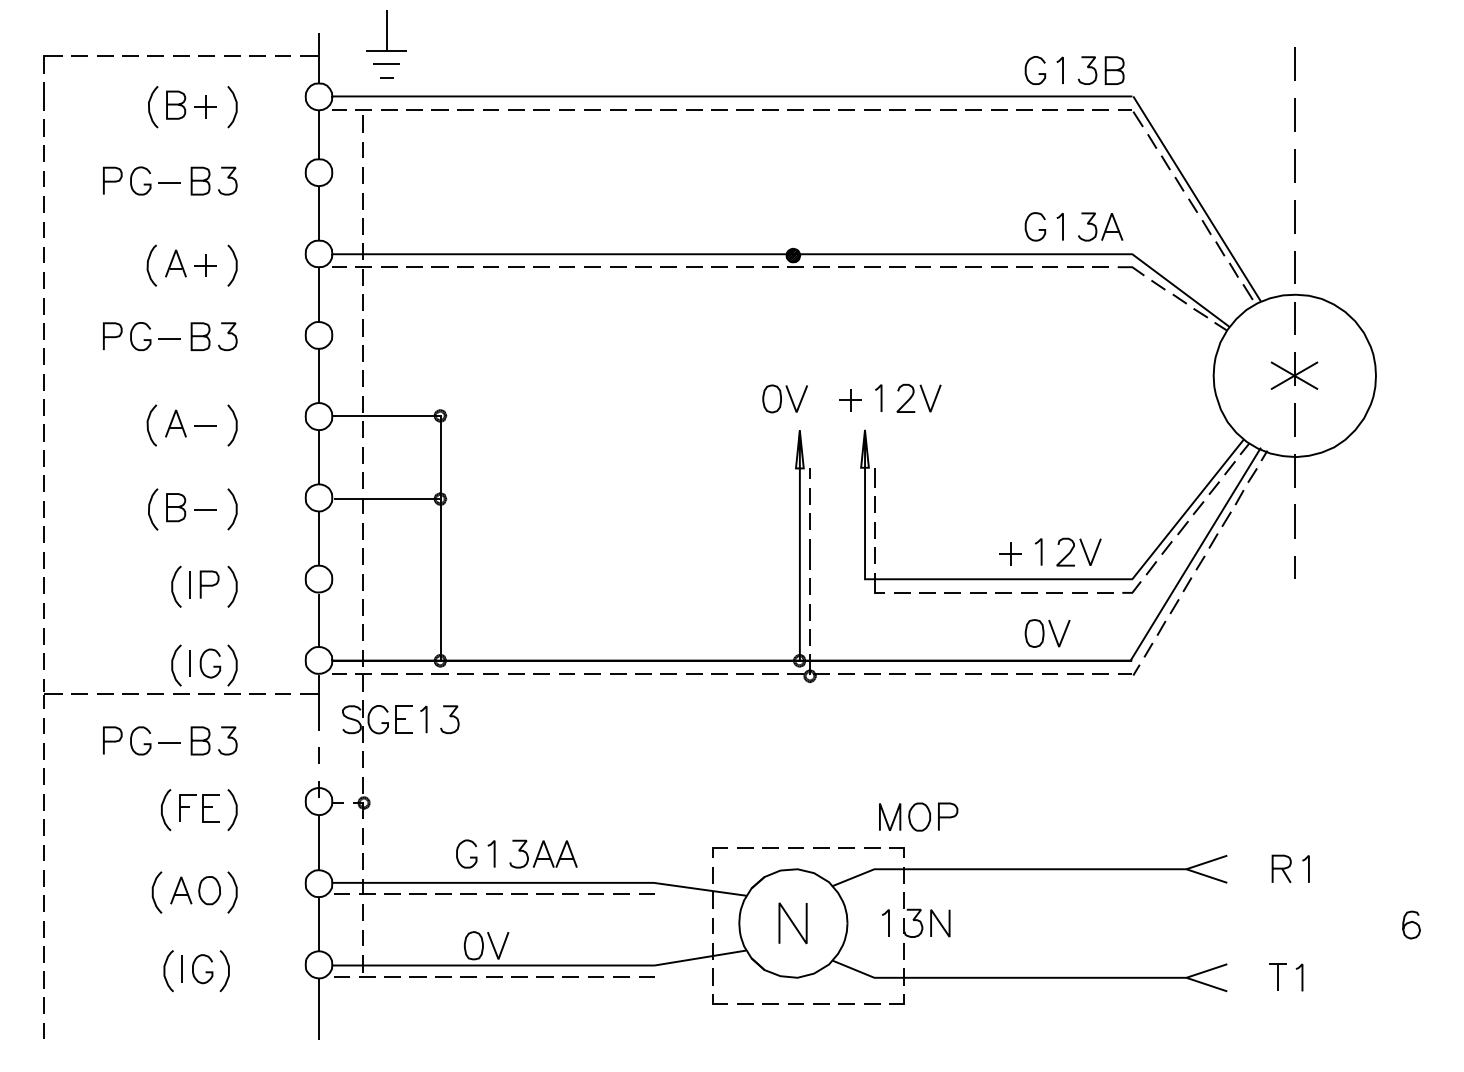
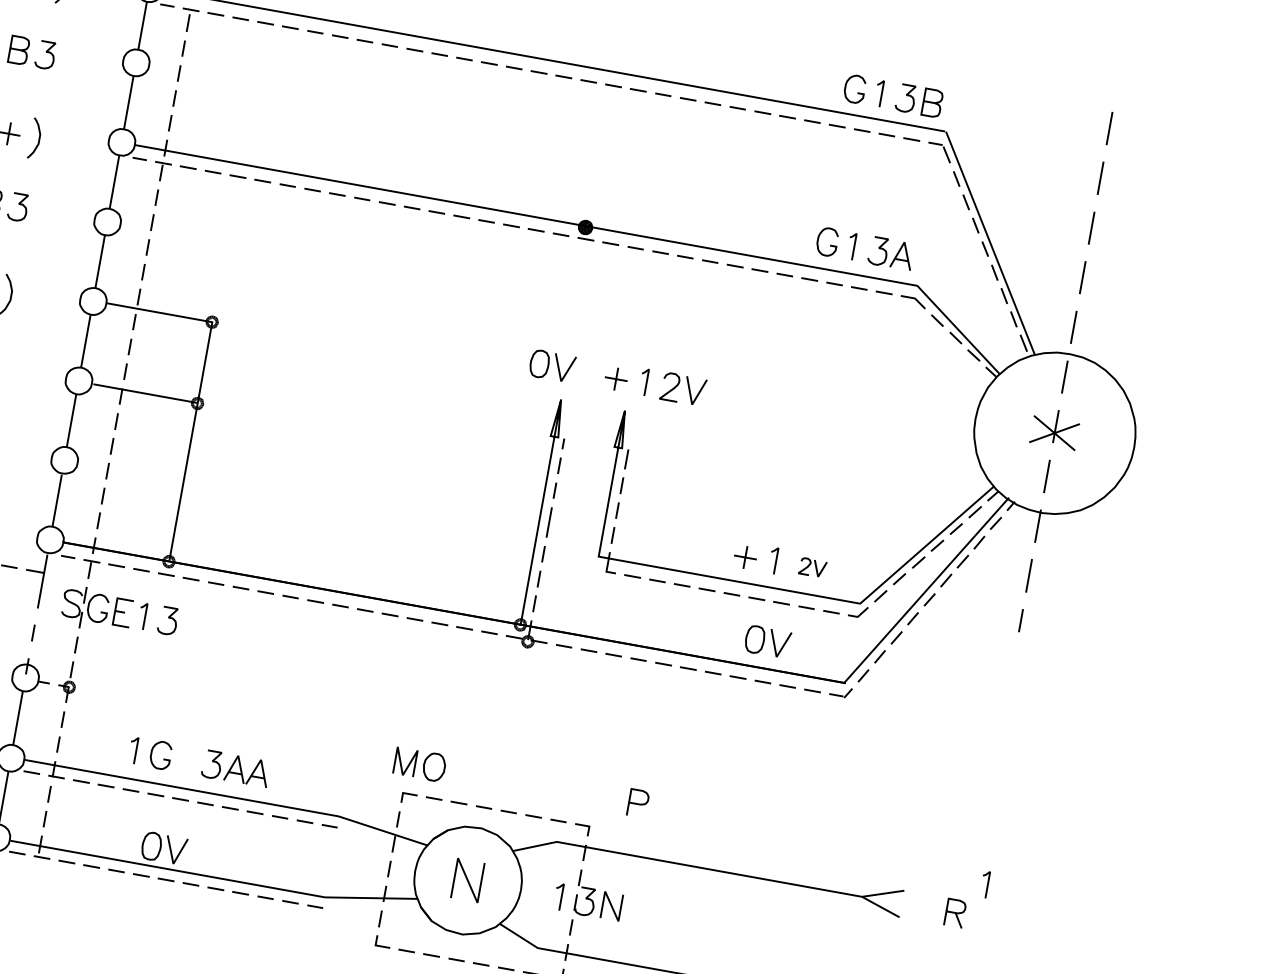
part: (1078, 551) -> (812, 567), size x0.6
part: (904, 816) -> (419, 763), moved
line: (493, 853) -> (135, 750), moved
line: (1308, 868) -> (987, 884), moved

